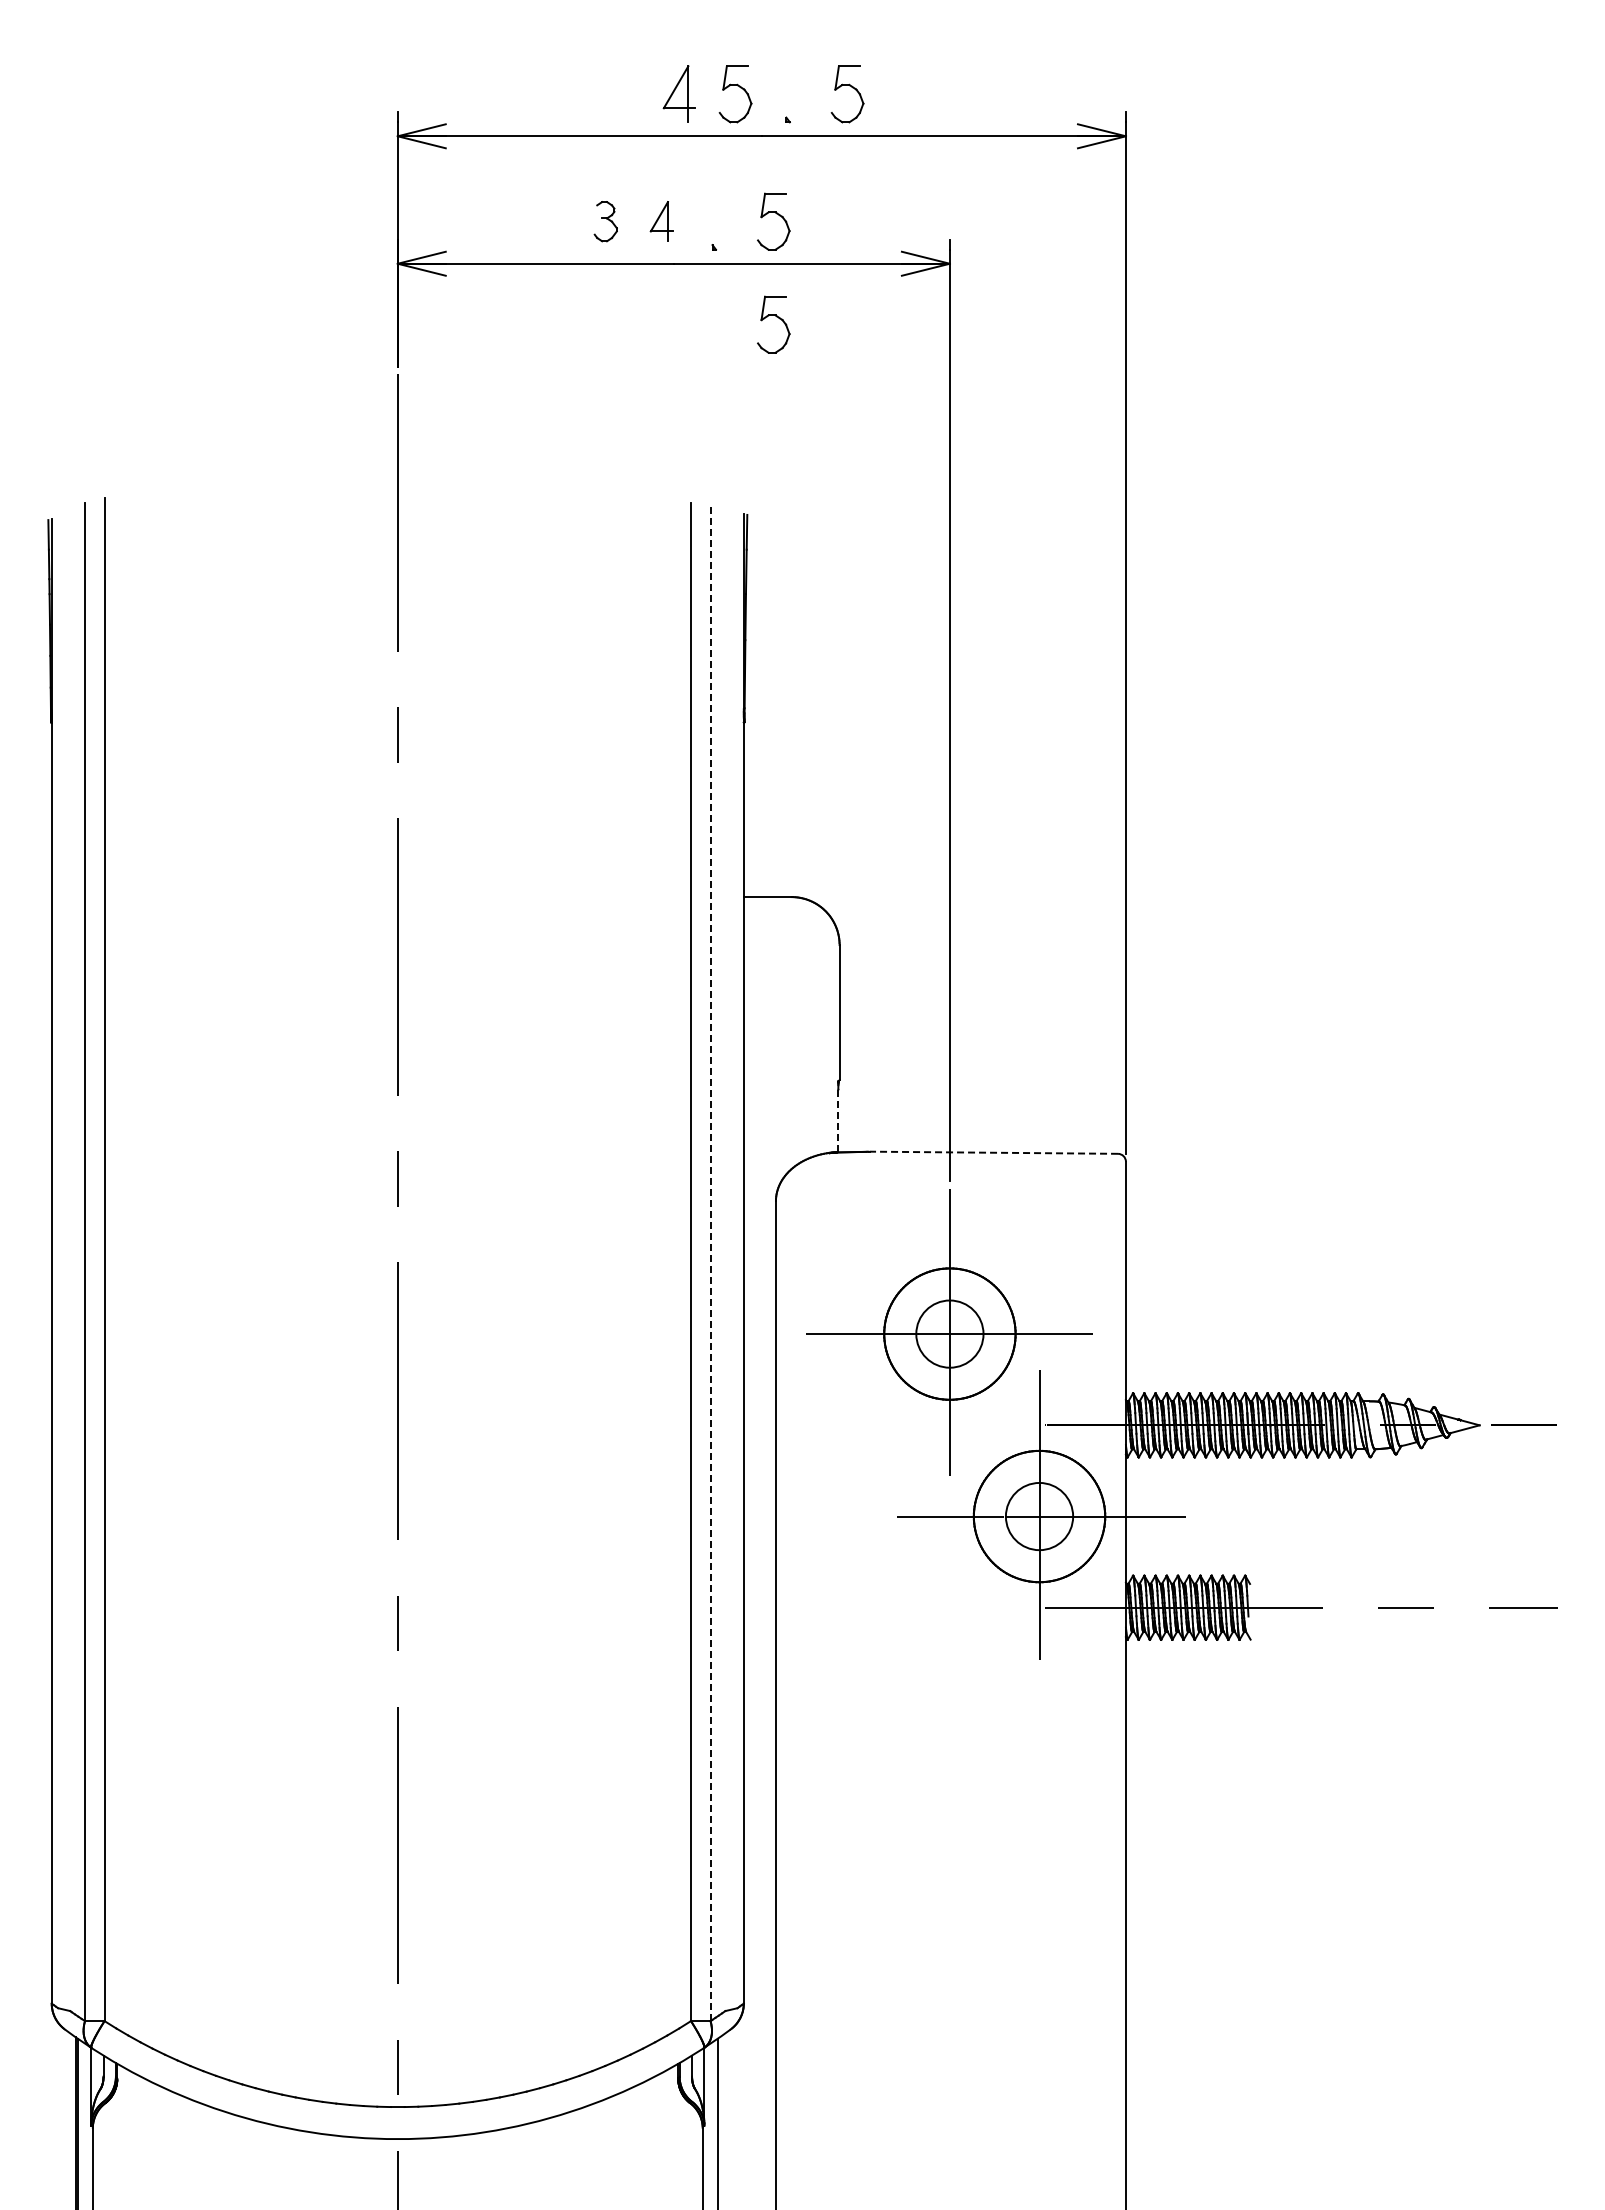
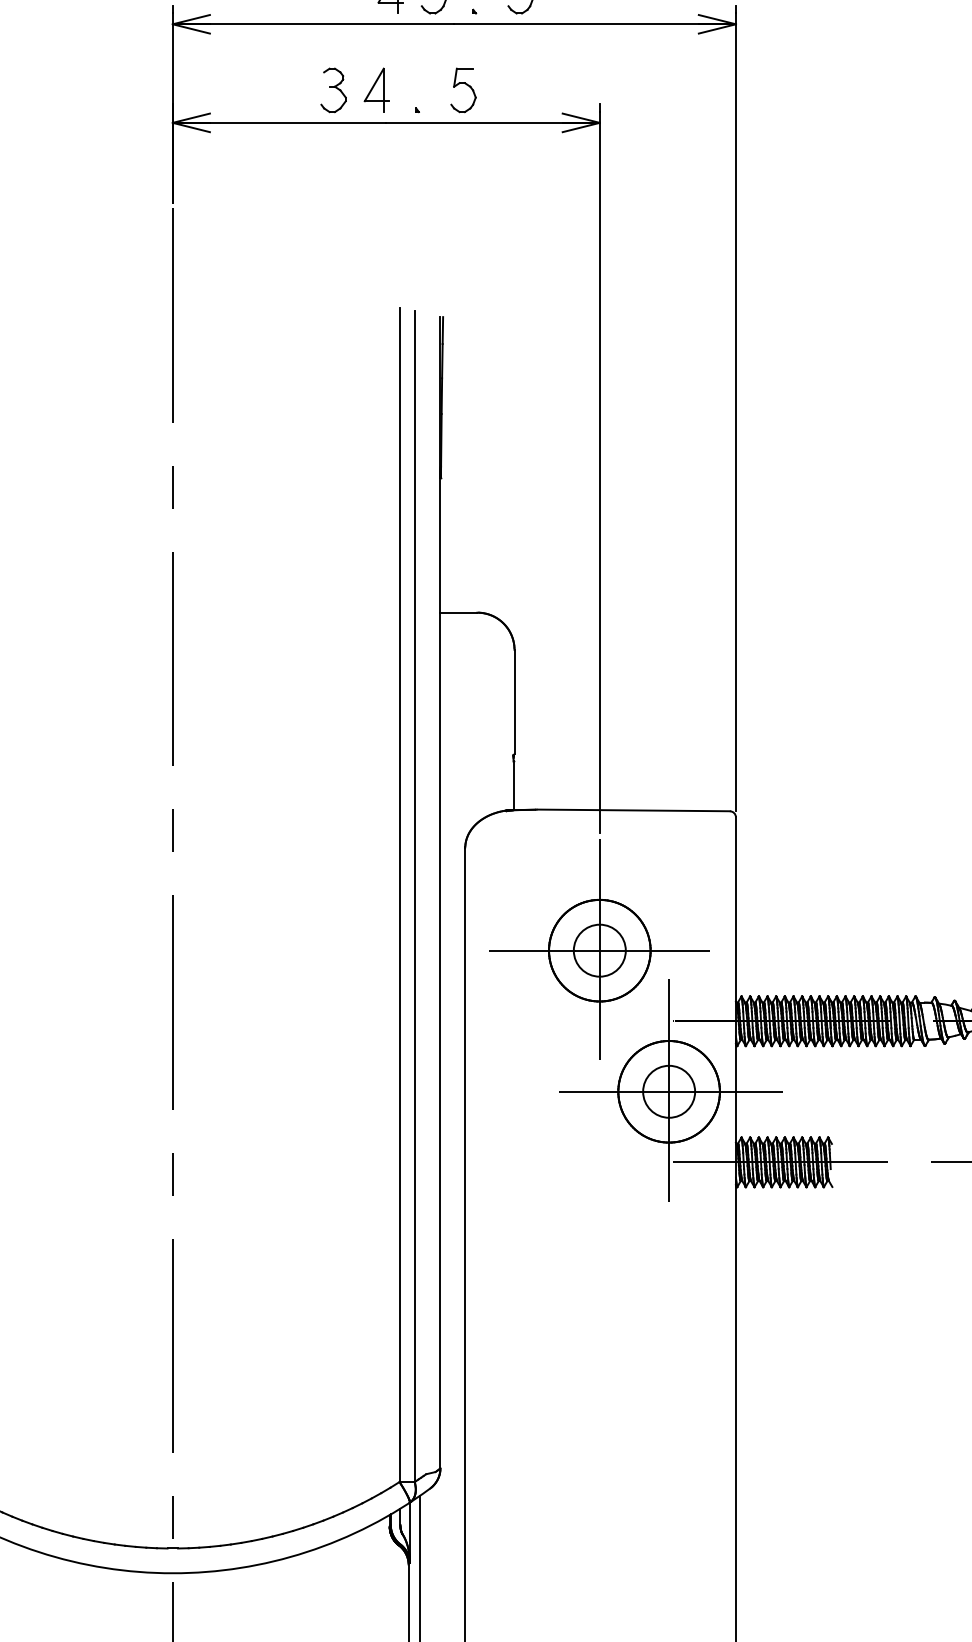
part: (605, 221) -> (333, 90), size x1.43
part: (661, 221) -> (376, 90), size x1.43
part: (776, 317) -> (465, 164), removed
line: (838, 1120) -> (513, 785), dashed -> solid
line: (993, 1152) -> (633, 810), dashed -> solid
line: (710, 1263) -> (414, 896), dashed -> solid

